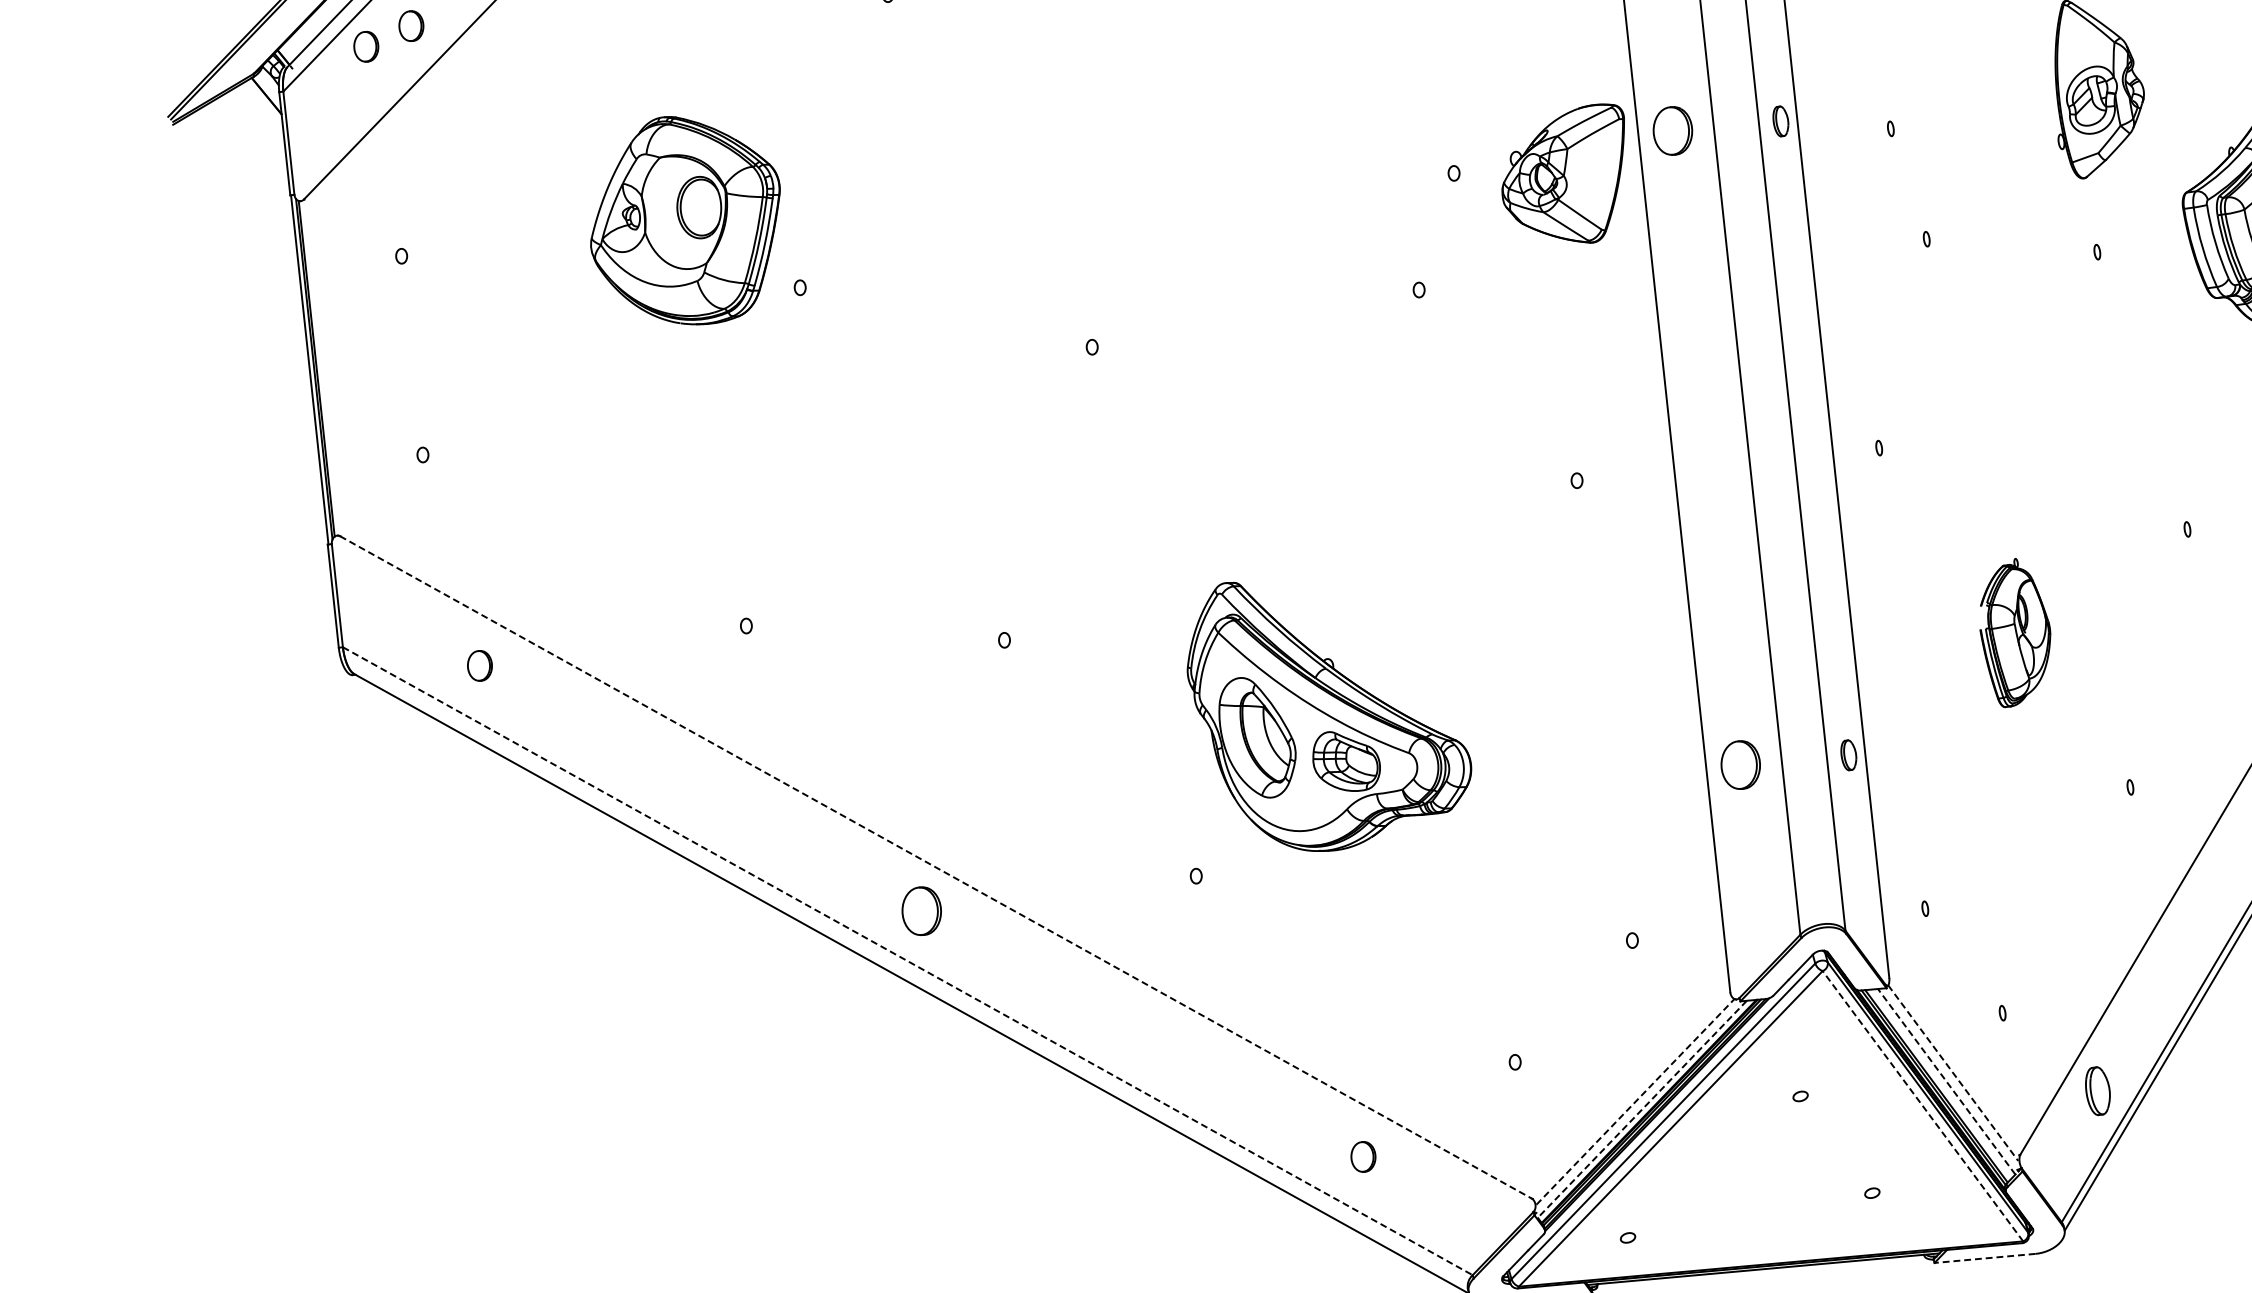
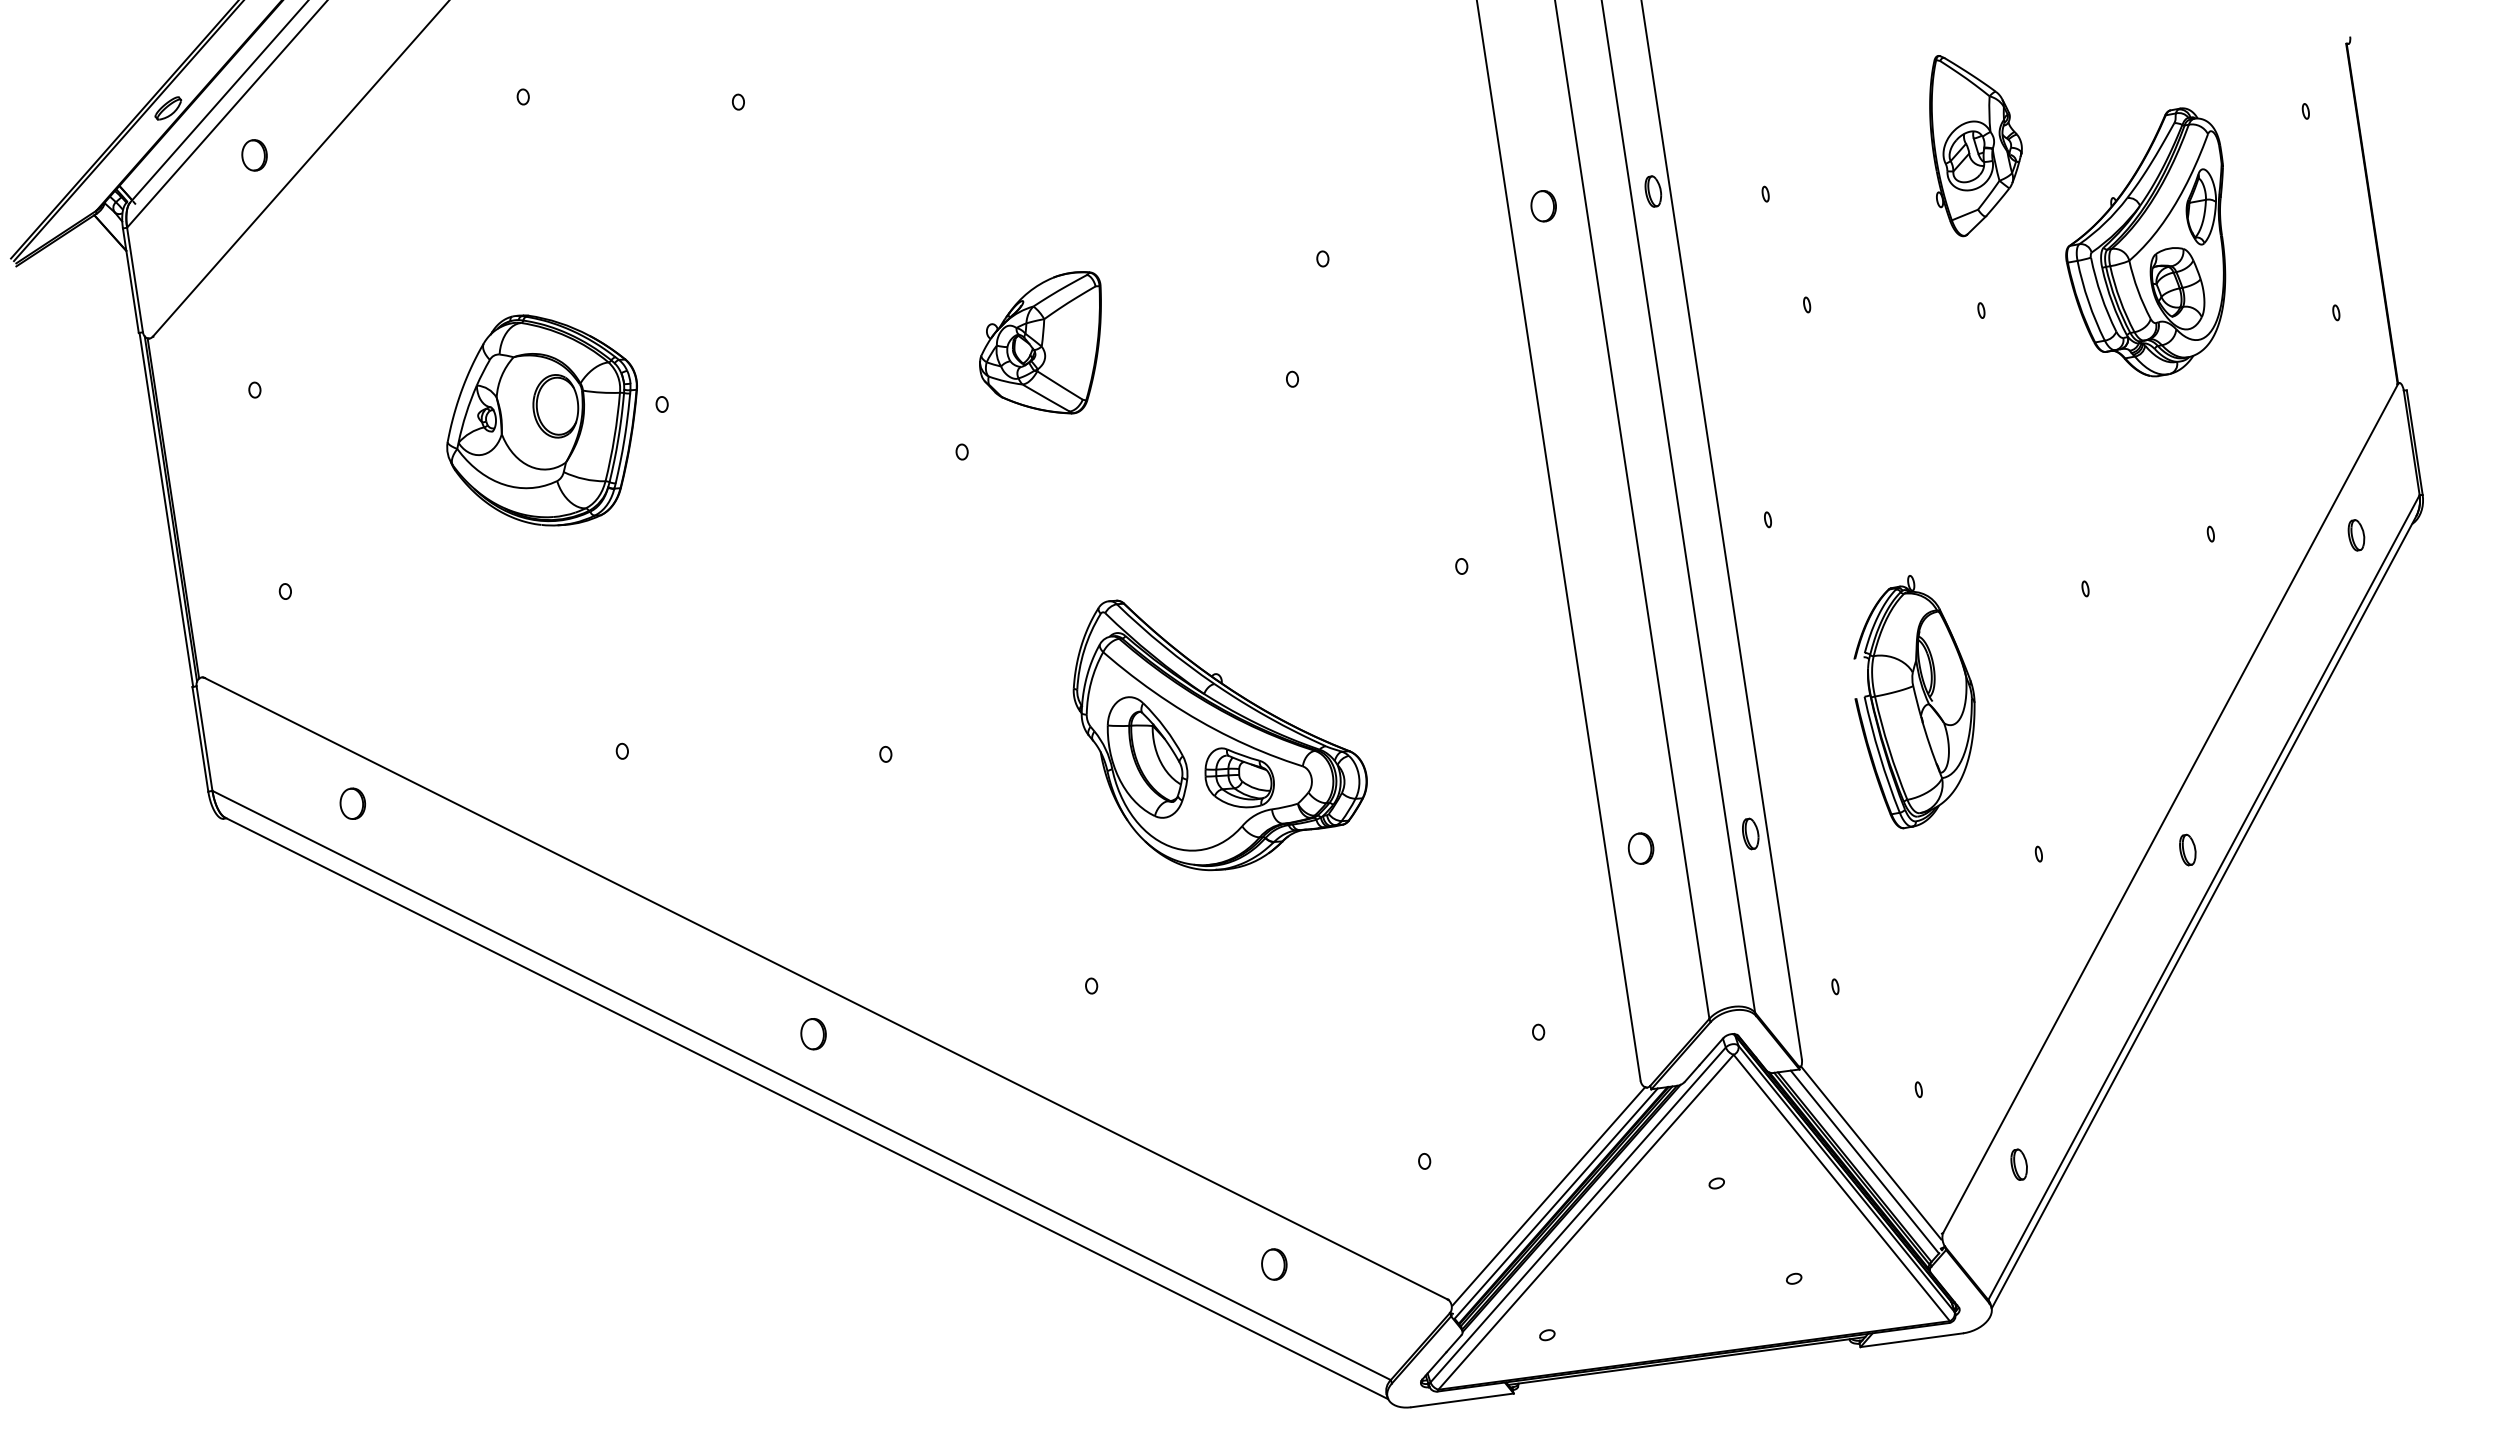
part: (366, 46) -> (209, 178), removed
part: (1672, 131) -> (1543, 206), size x0.62
part: (1562, 171) -> (1040, 342), moved
part: (684, 220) -> (541, 420), moved
part: (2014, 633) -> (1914, 702), size x1.67
part: (1328, 719) -> (1219, 735), moved
part: (1740, 764) -> (1640, 848), size x0.62
line: (936, 867) -> (826, 988), dashed -> solid
part: (921, 911) -> (813, 1034), size x0.62
line: (907, 961) -> (801, 1085), dashed -> solid
line: (1953, 1073) -> (1871, 1153), dashed -> solid
line: (1946, 1082) -> (1864, 1162), dashed -> solid
part: (2097, 1090) -> (2018, 1164), size x0.62
line: (1636, 1101) -> (1549, 1195), dashed -> solid
line: (1922, 1106) -> (1841, 1188), dashed -> solid
line: (1642, 1109) -> (1556, 1203), dashed -> solid
line: (1984, 1258) -> (1911, 1340), dashed -> solid

